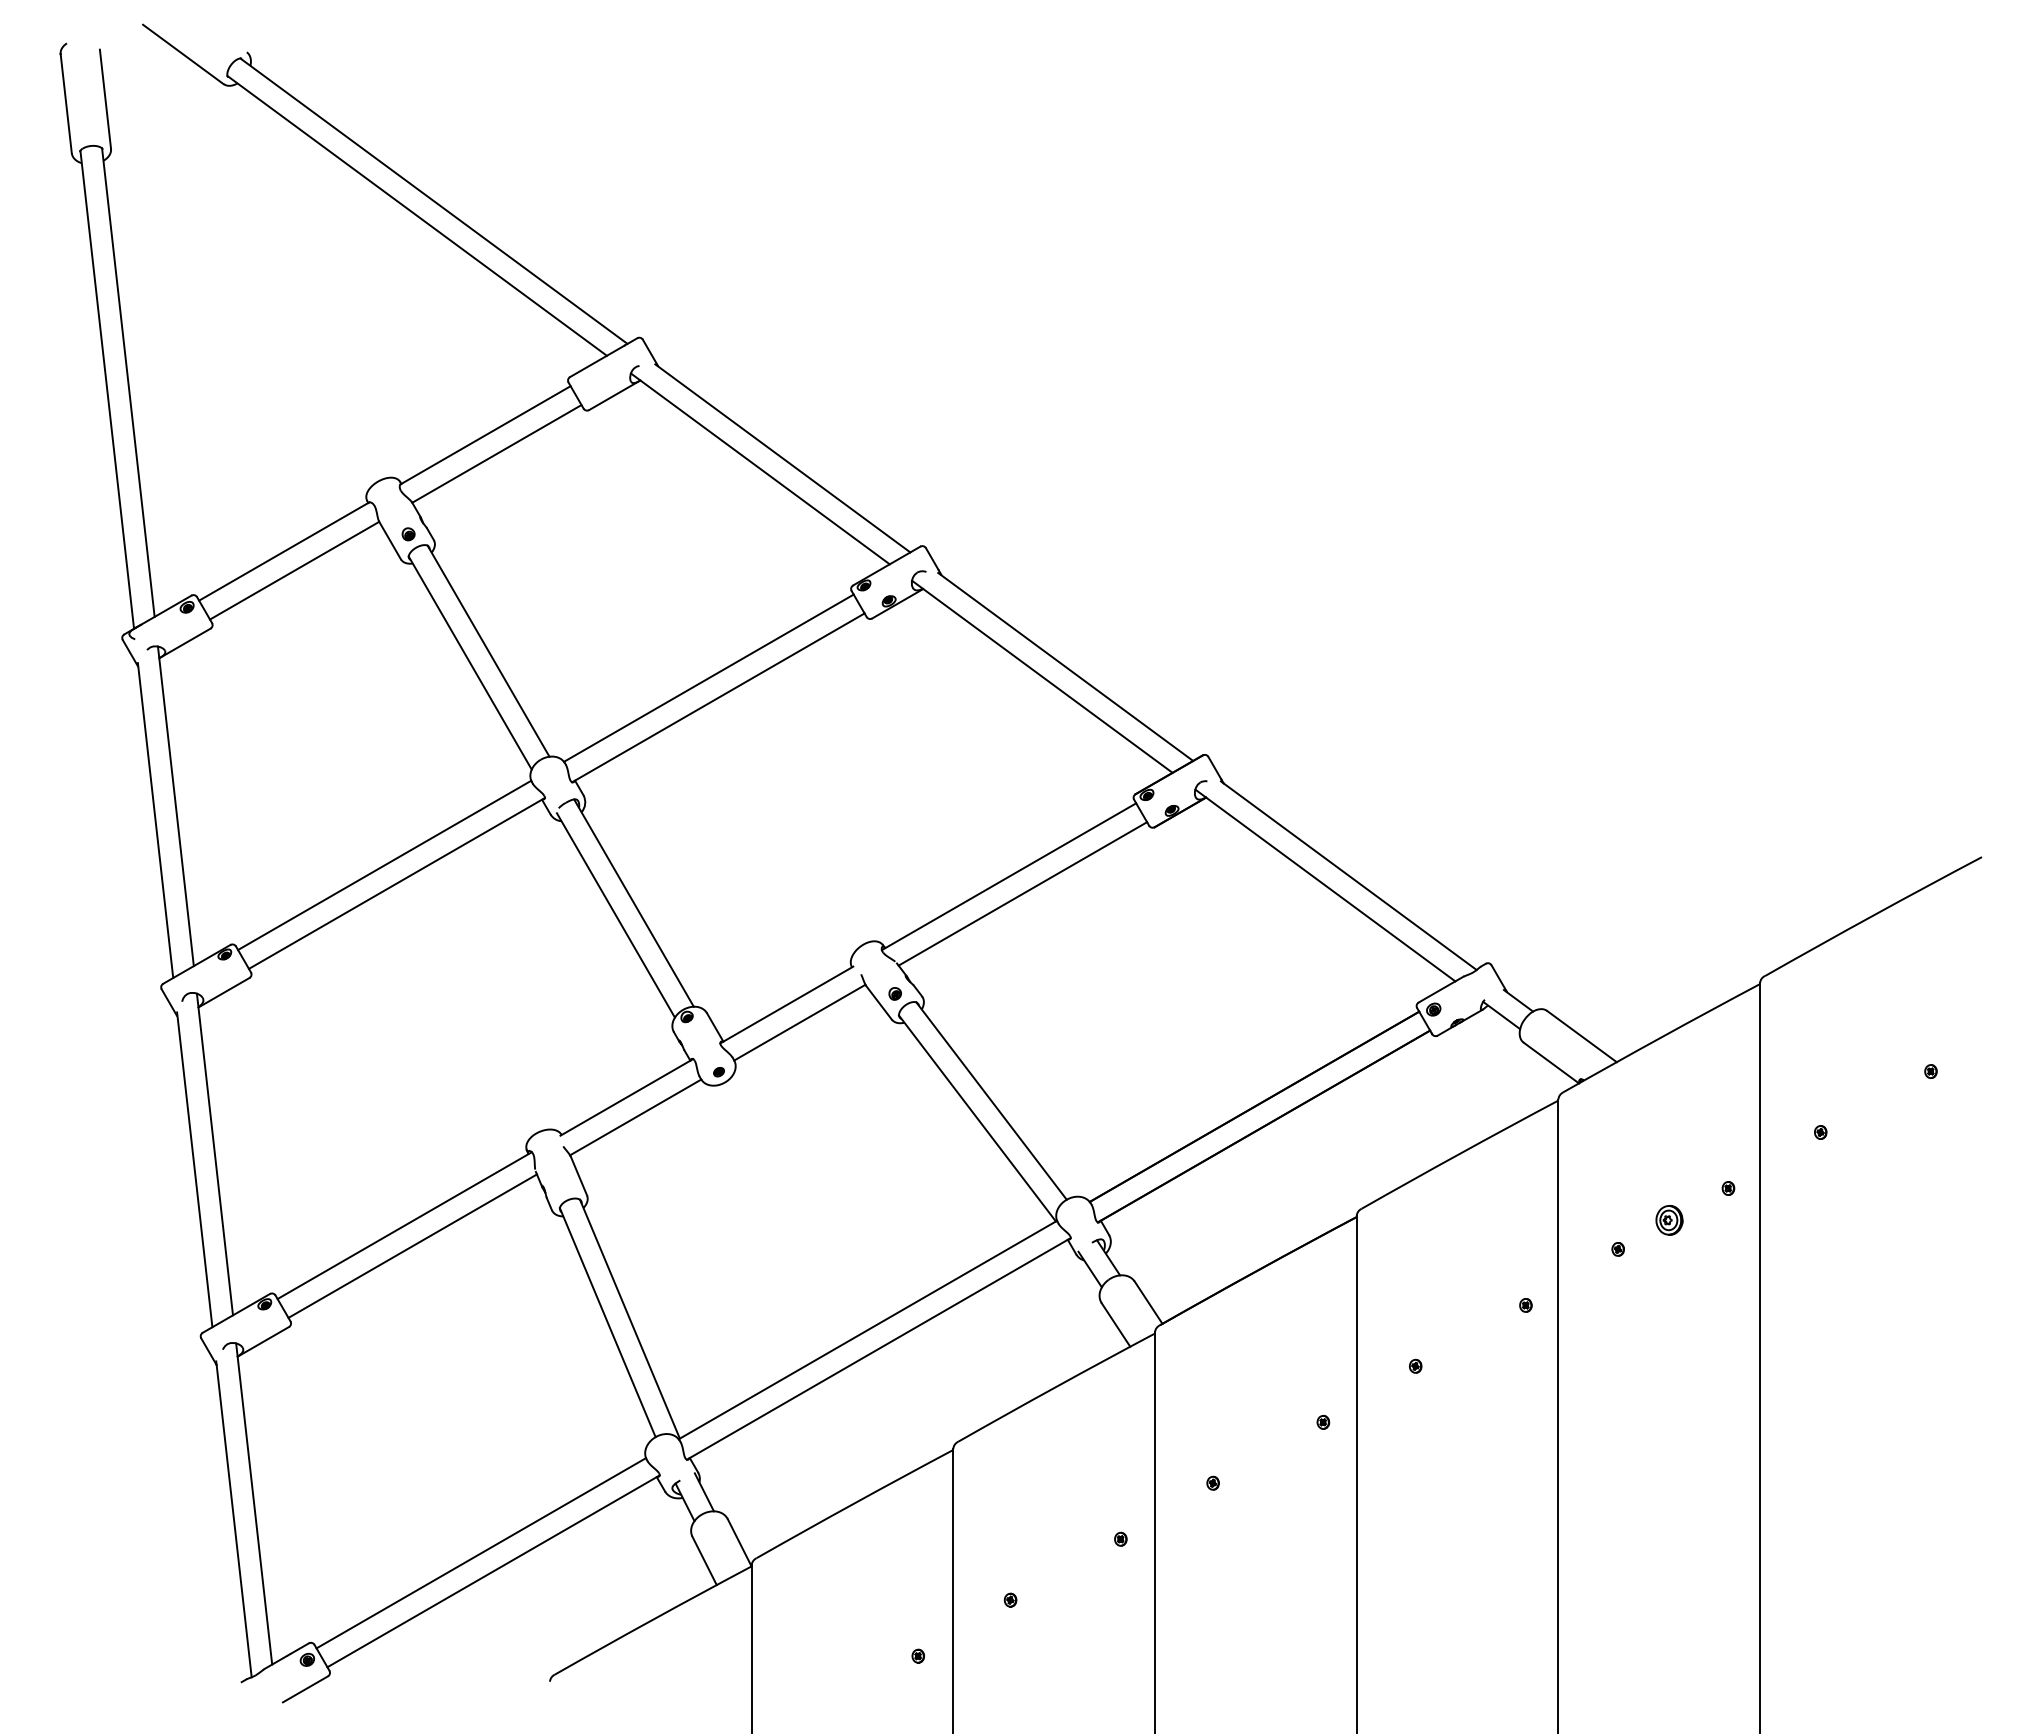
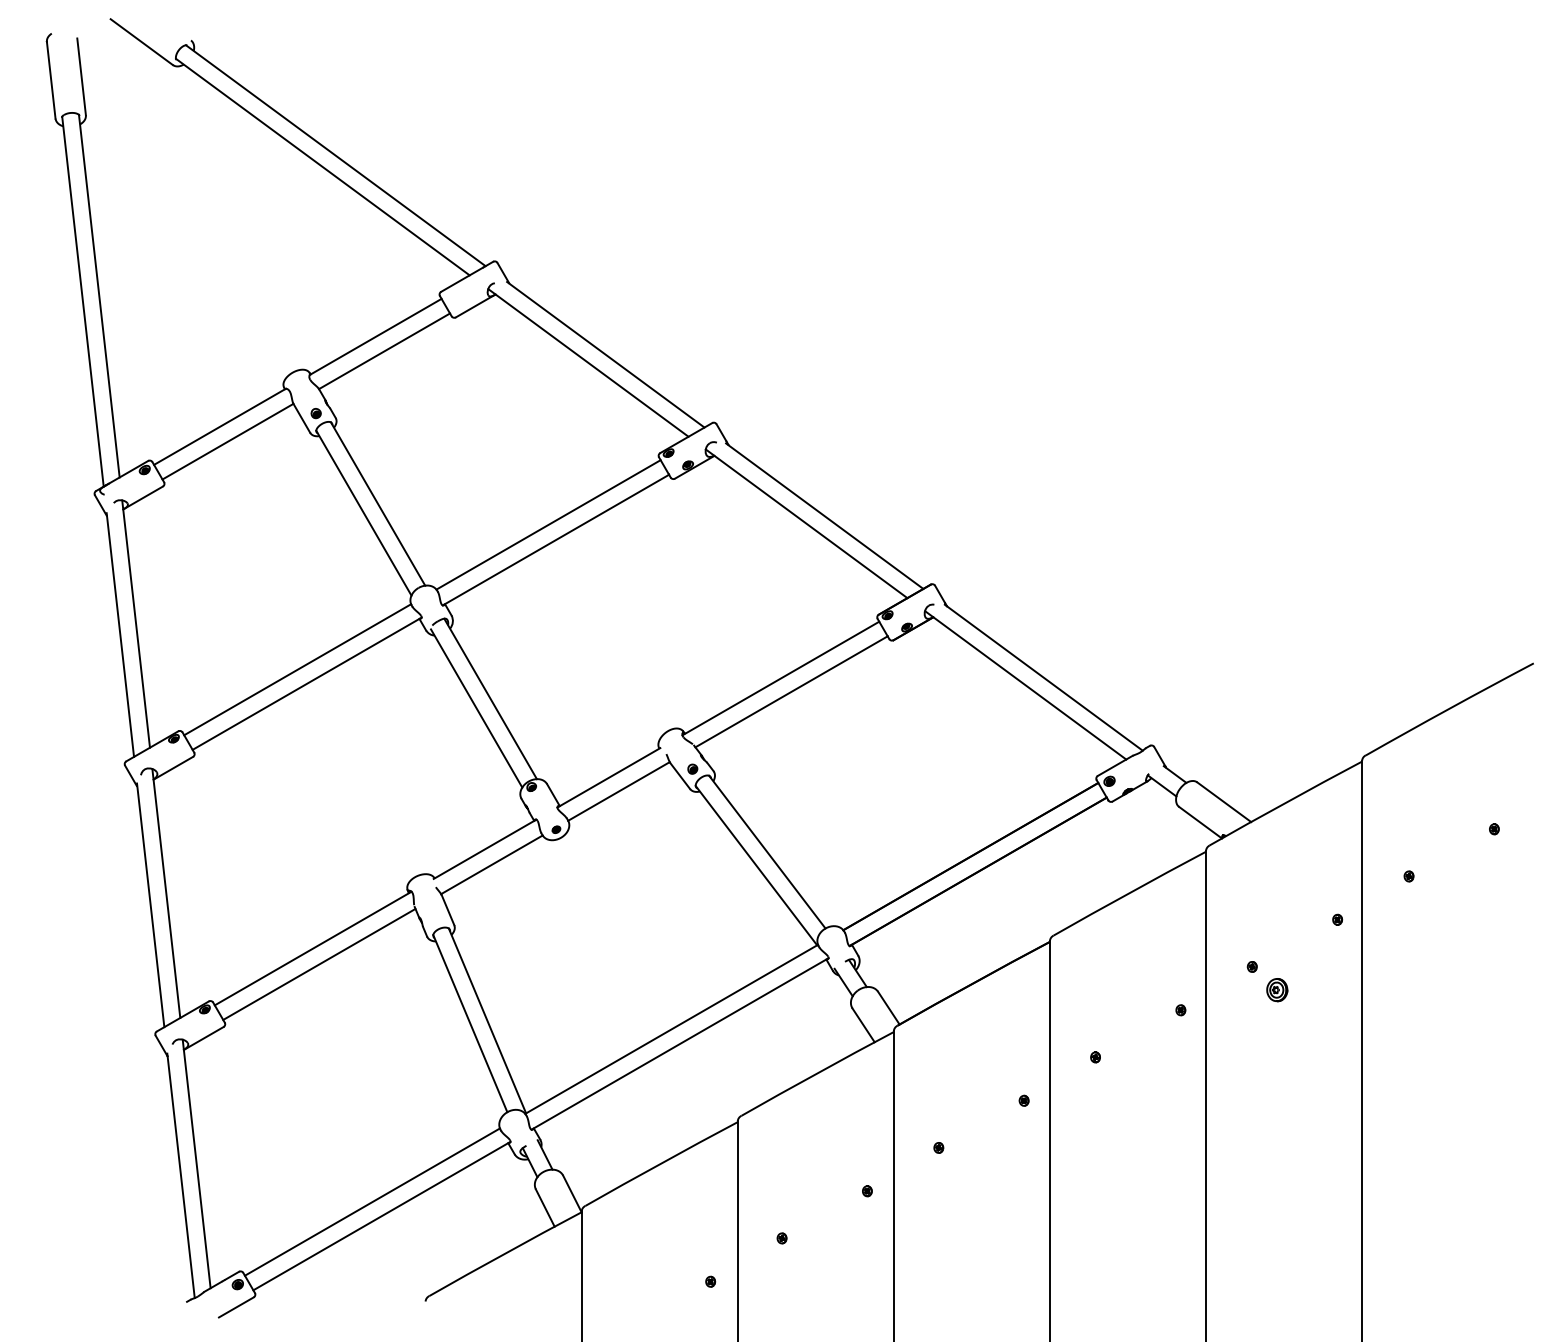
part: (1669, 1220) -> (1277, 990), moved

